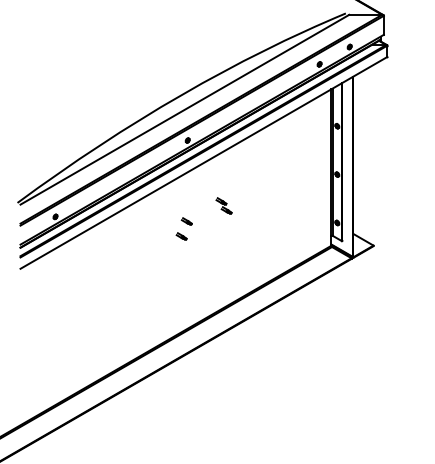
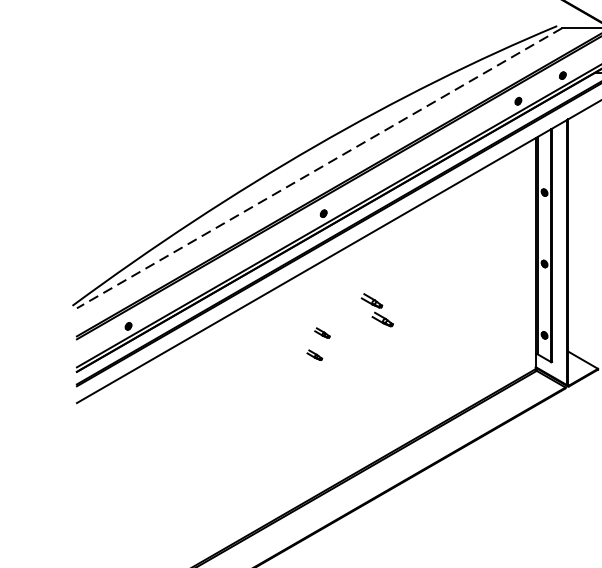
line: (184, 109) -> (318, 167), solid -> dashed
part: (223, 205) -> (376, 309), size x1.4

